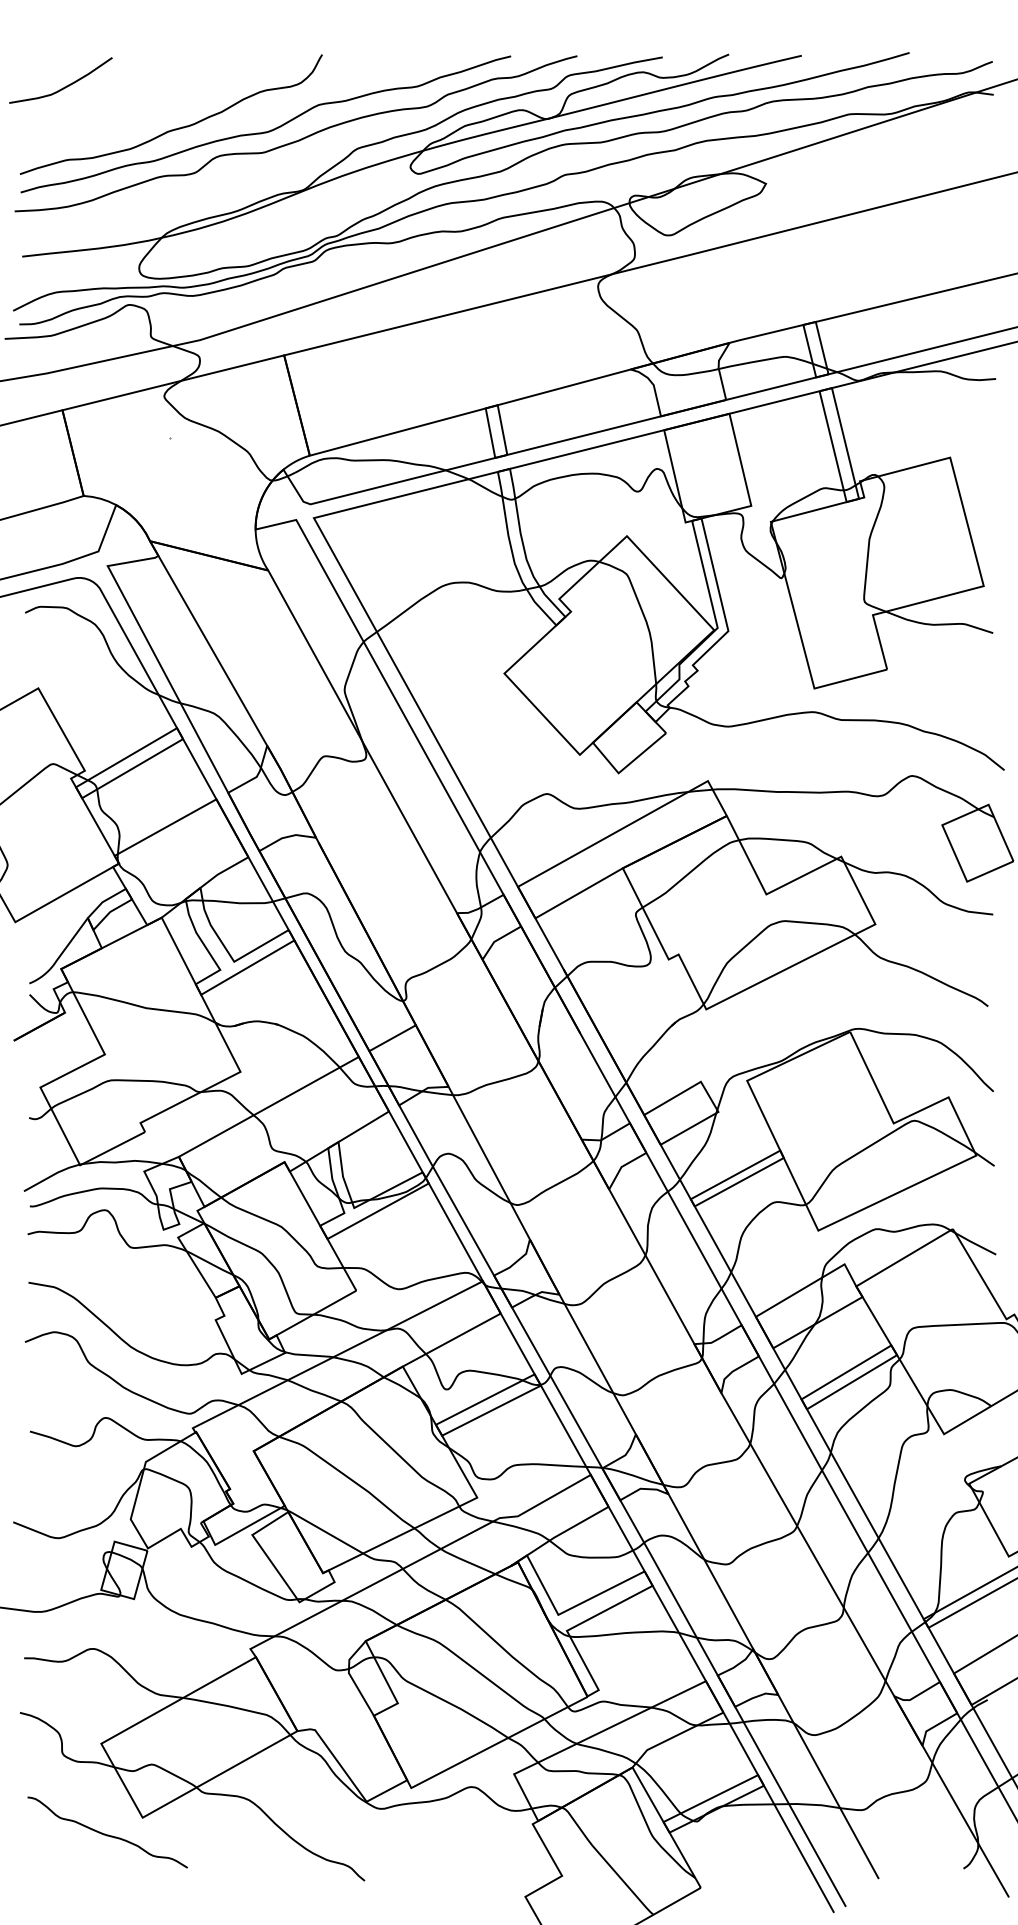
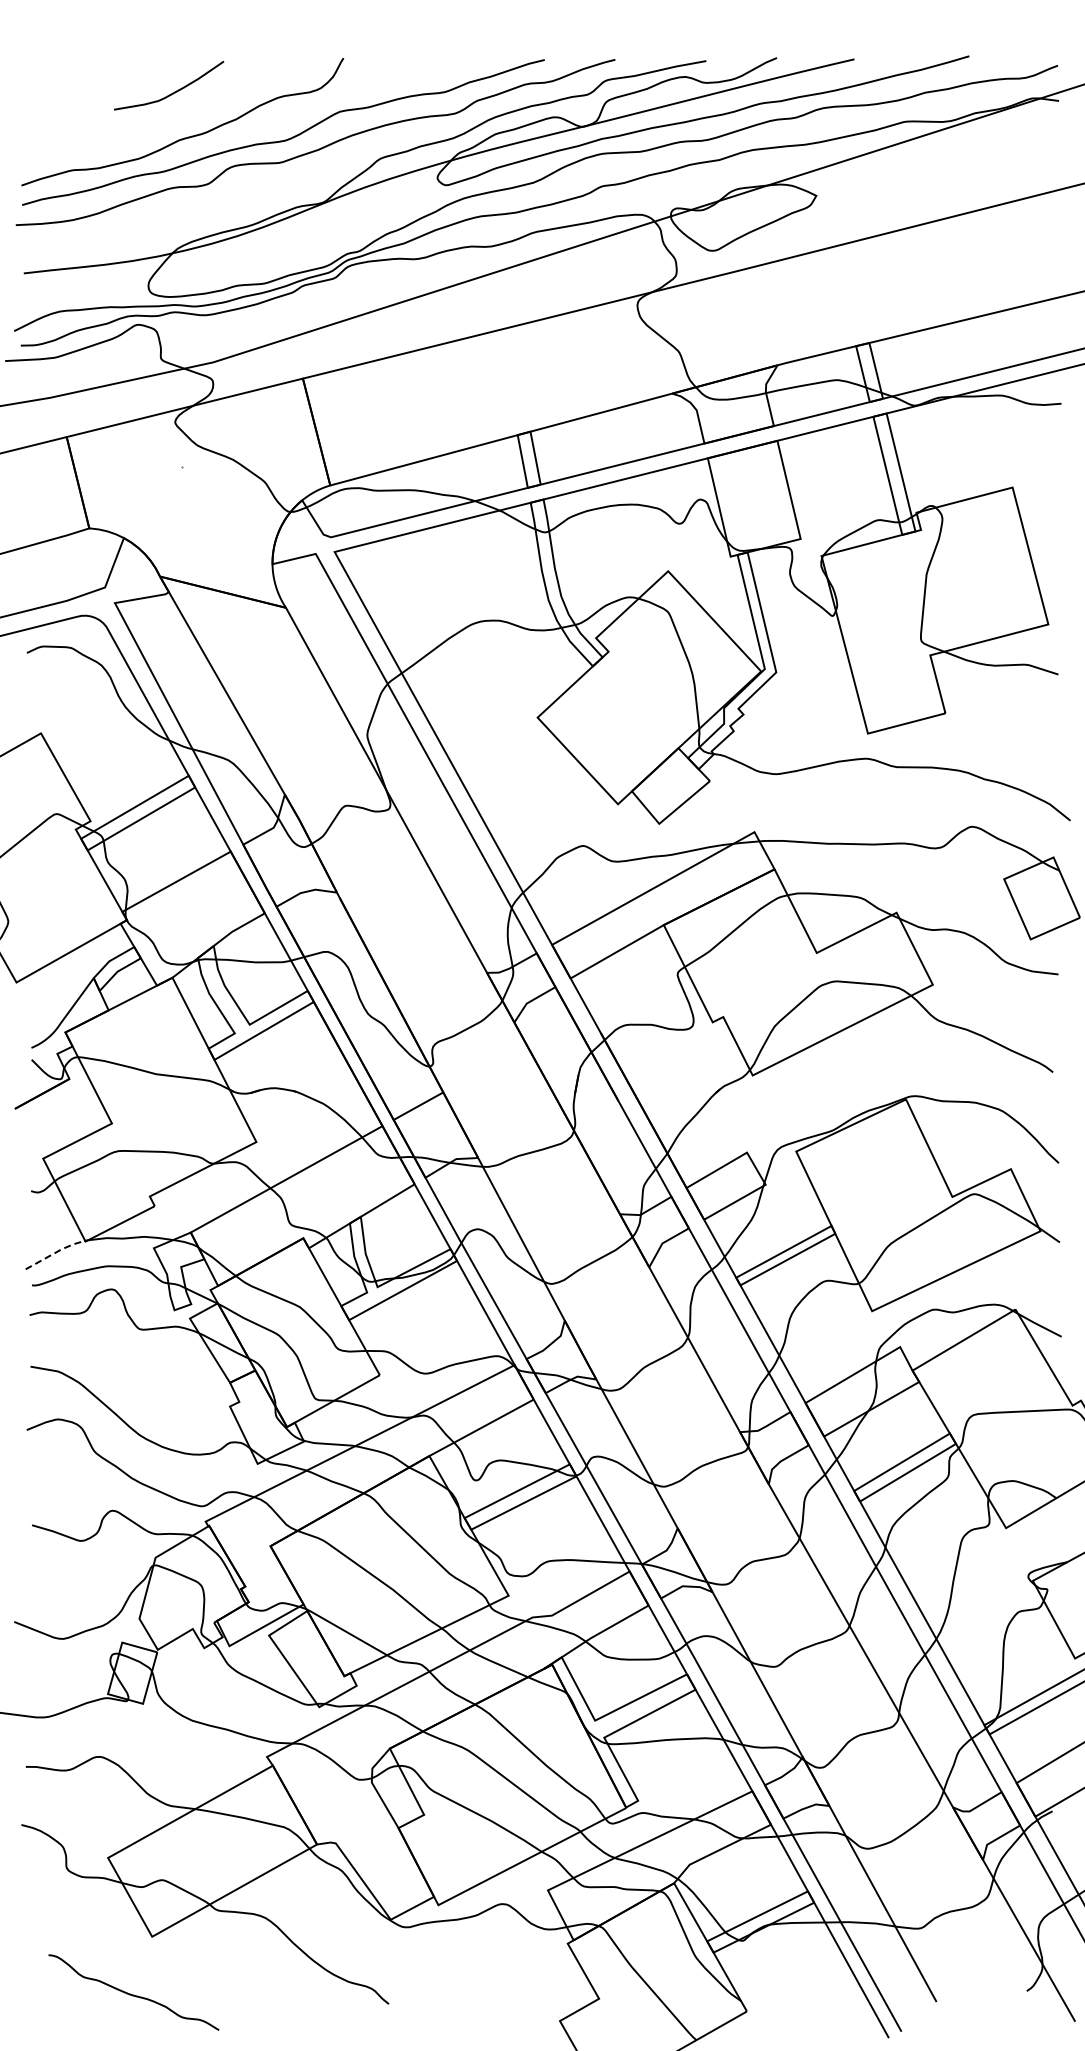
curve: (64, 86) -> (172, 92), moved
line: (51, 1175) -> (55, 1252), solid -> dashed
curve: (107, 1834) -> (133, 1994), moved

